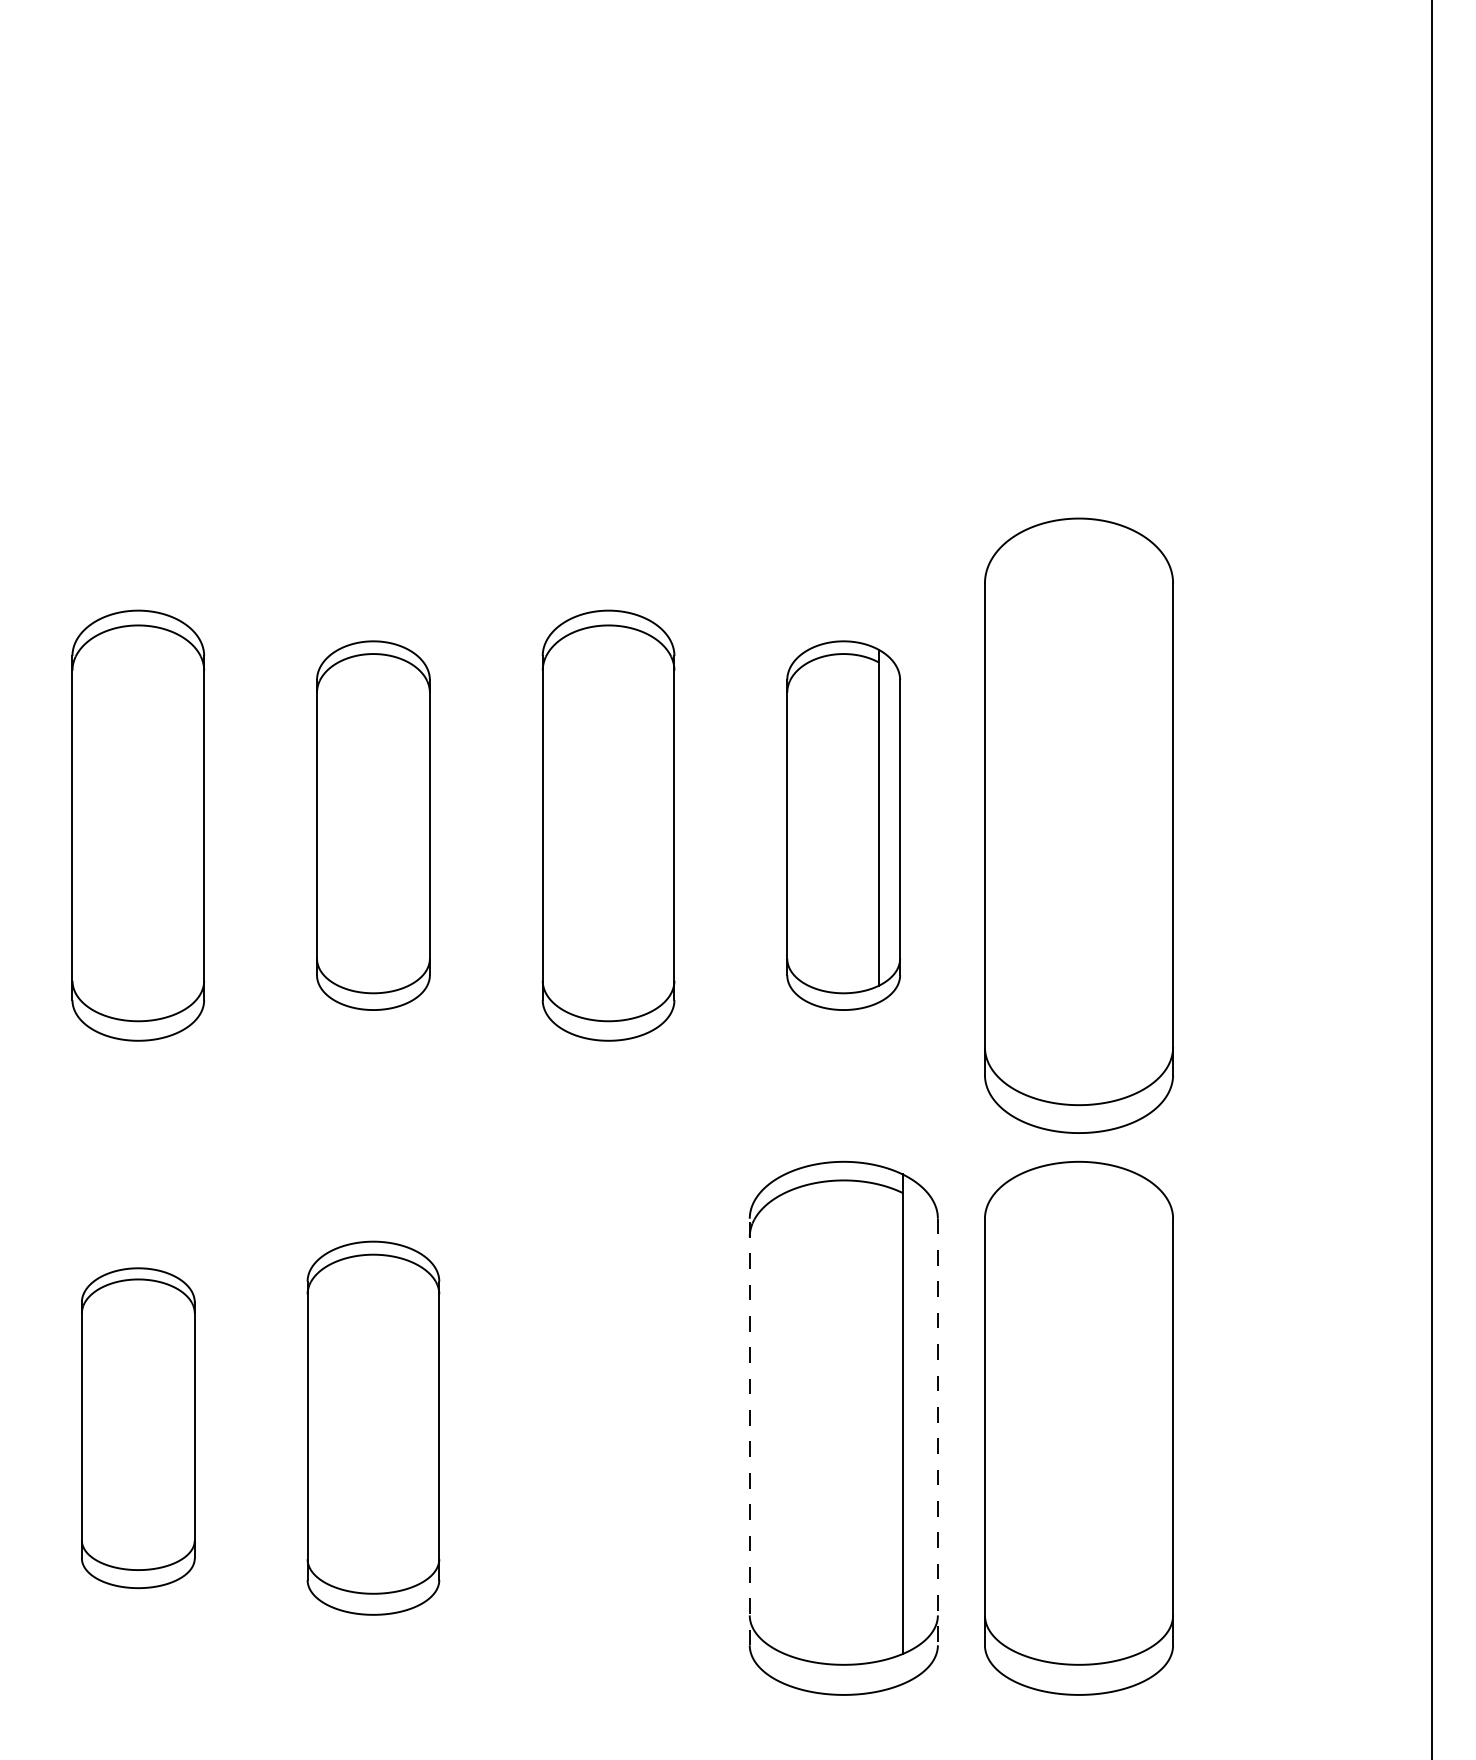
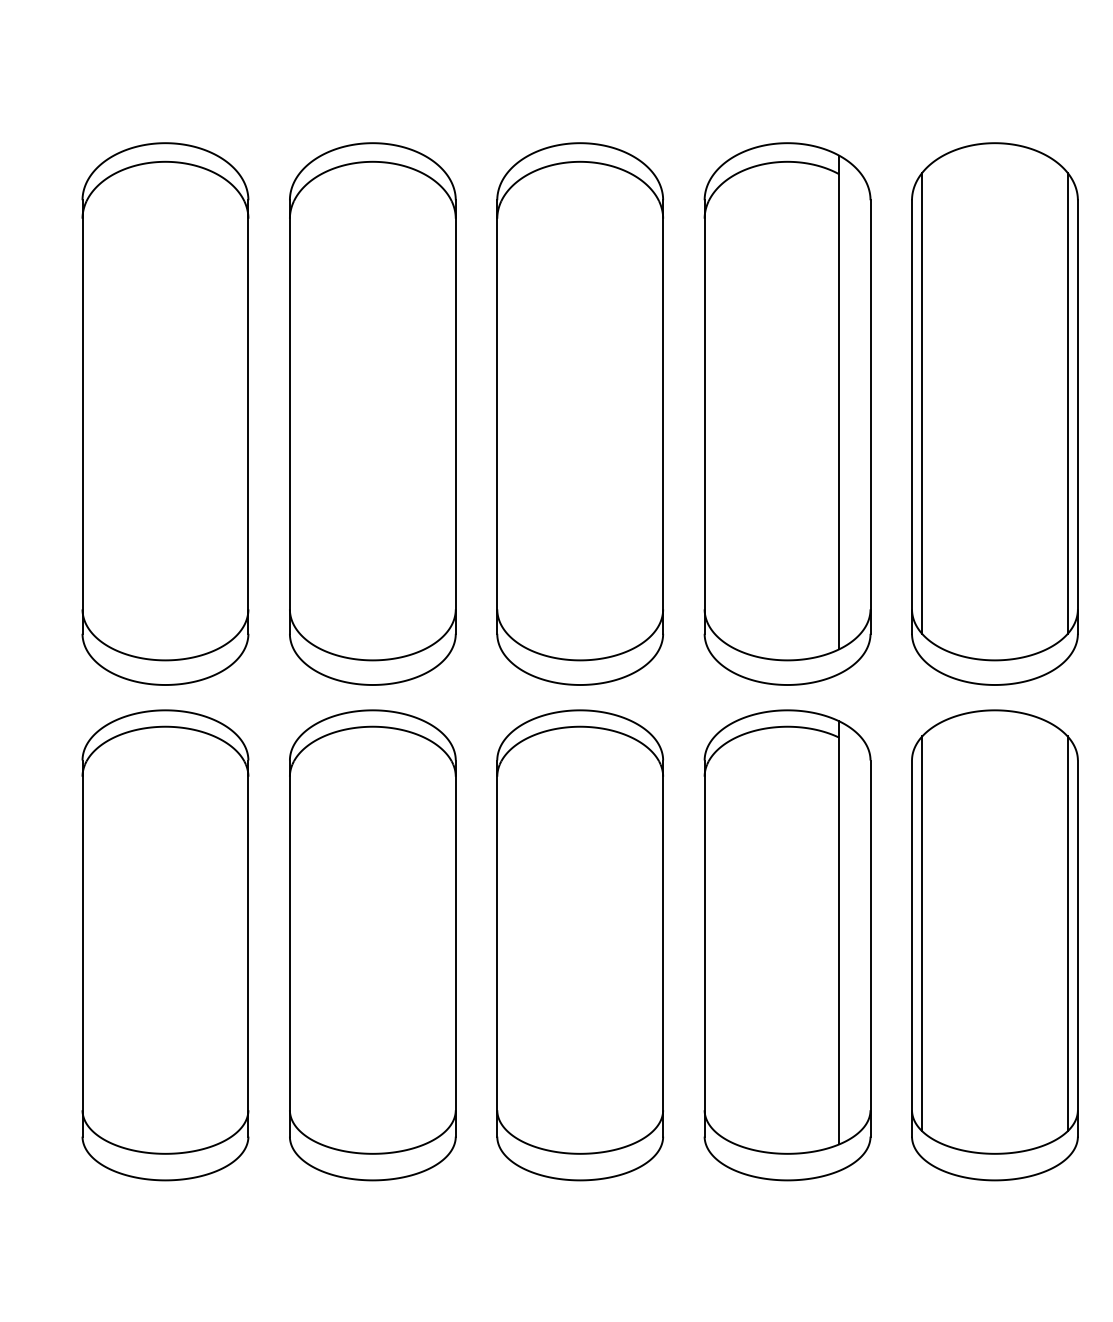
line: (996, 813) -> (922, 403), added
line: (1161, 813) -> (1067, 403), added
part: (138, 825) -> (165, 413), size x1.43
part: (373, 825) -> (372, 413), size x1.67
part: (608, 825) -> (580, 413), size x1.43
part: (843, 825) -> (787, 413), size x1.67
line: (996, 1415) -> (922, 934), added
line: (1161, 1415) -> (1067, 934), added
part: (138, 1427) -> (165, 944), size x1.67
part: (373, 1427) -> (372, 944), size x1.43
part: (608, 1427) -> (580, 944), added
line: (749, 1431) -> (704, 948), dashed -> solid
line: (937, 1432) -> (870, 948), dashed -> solid

